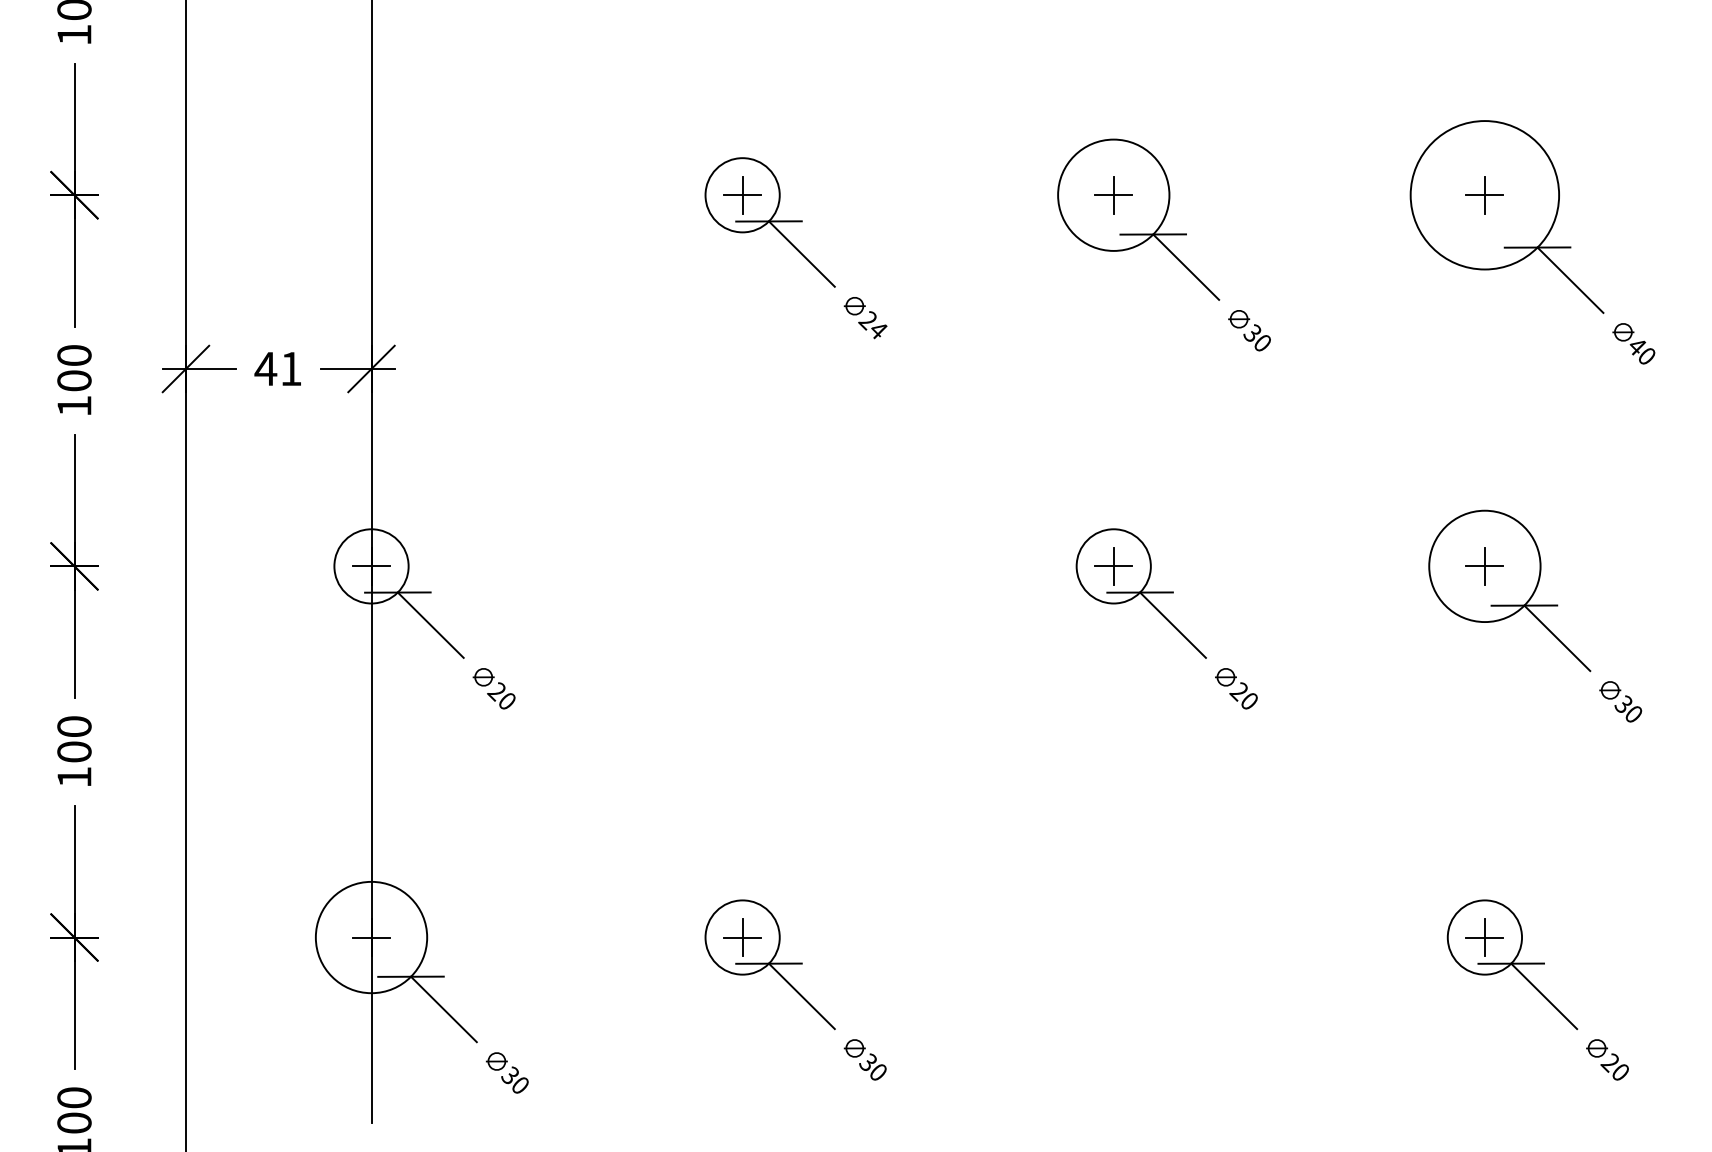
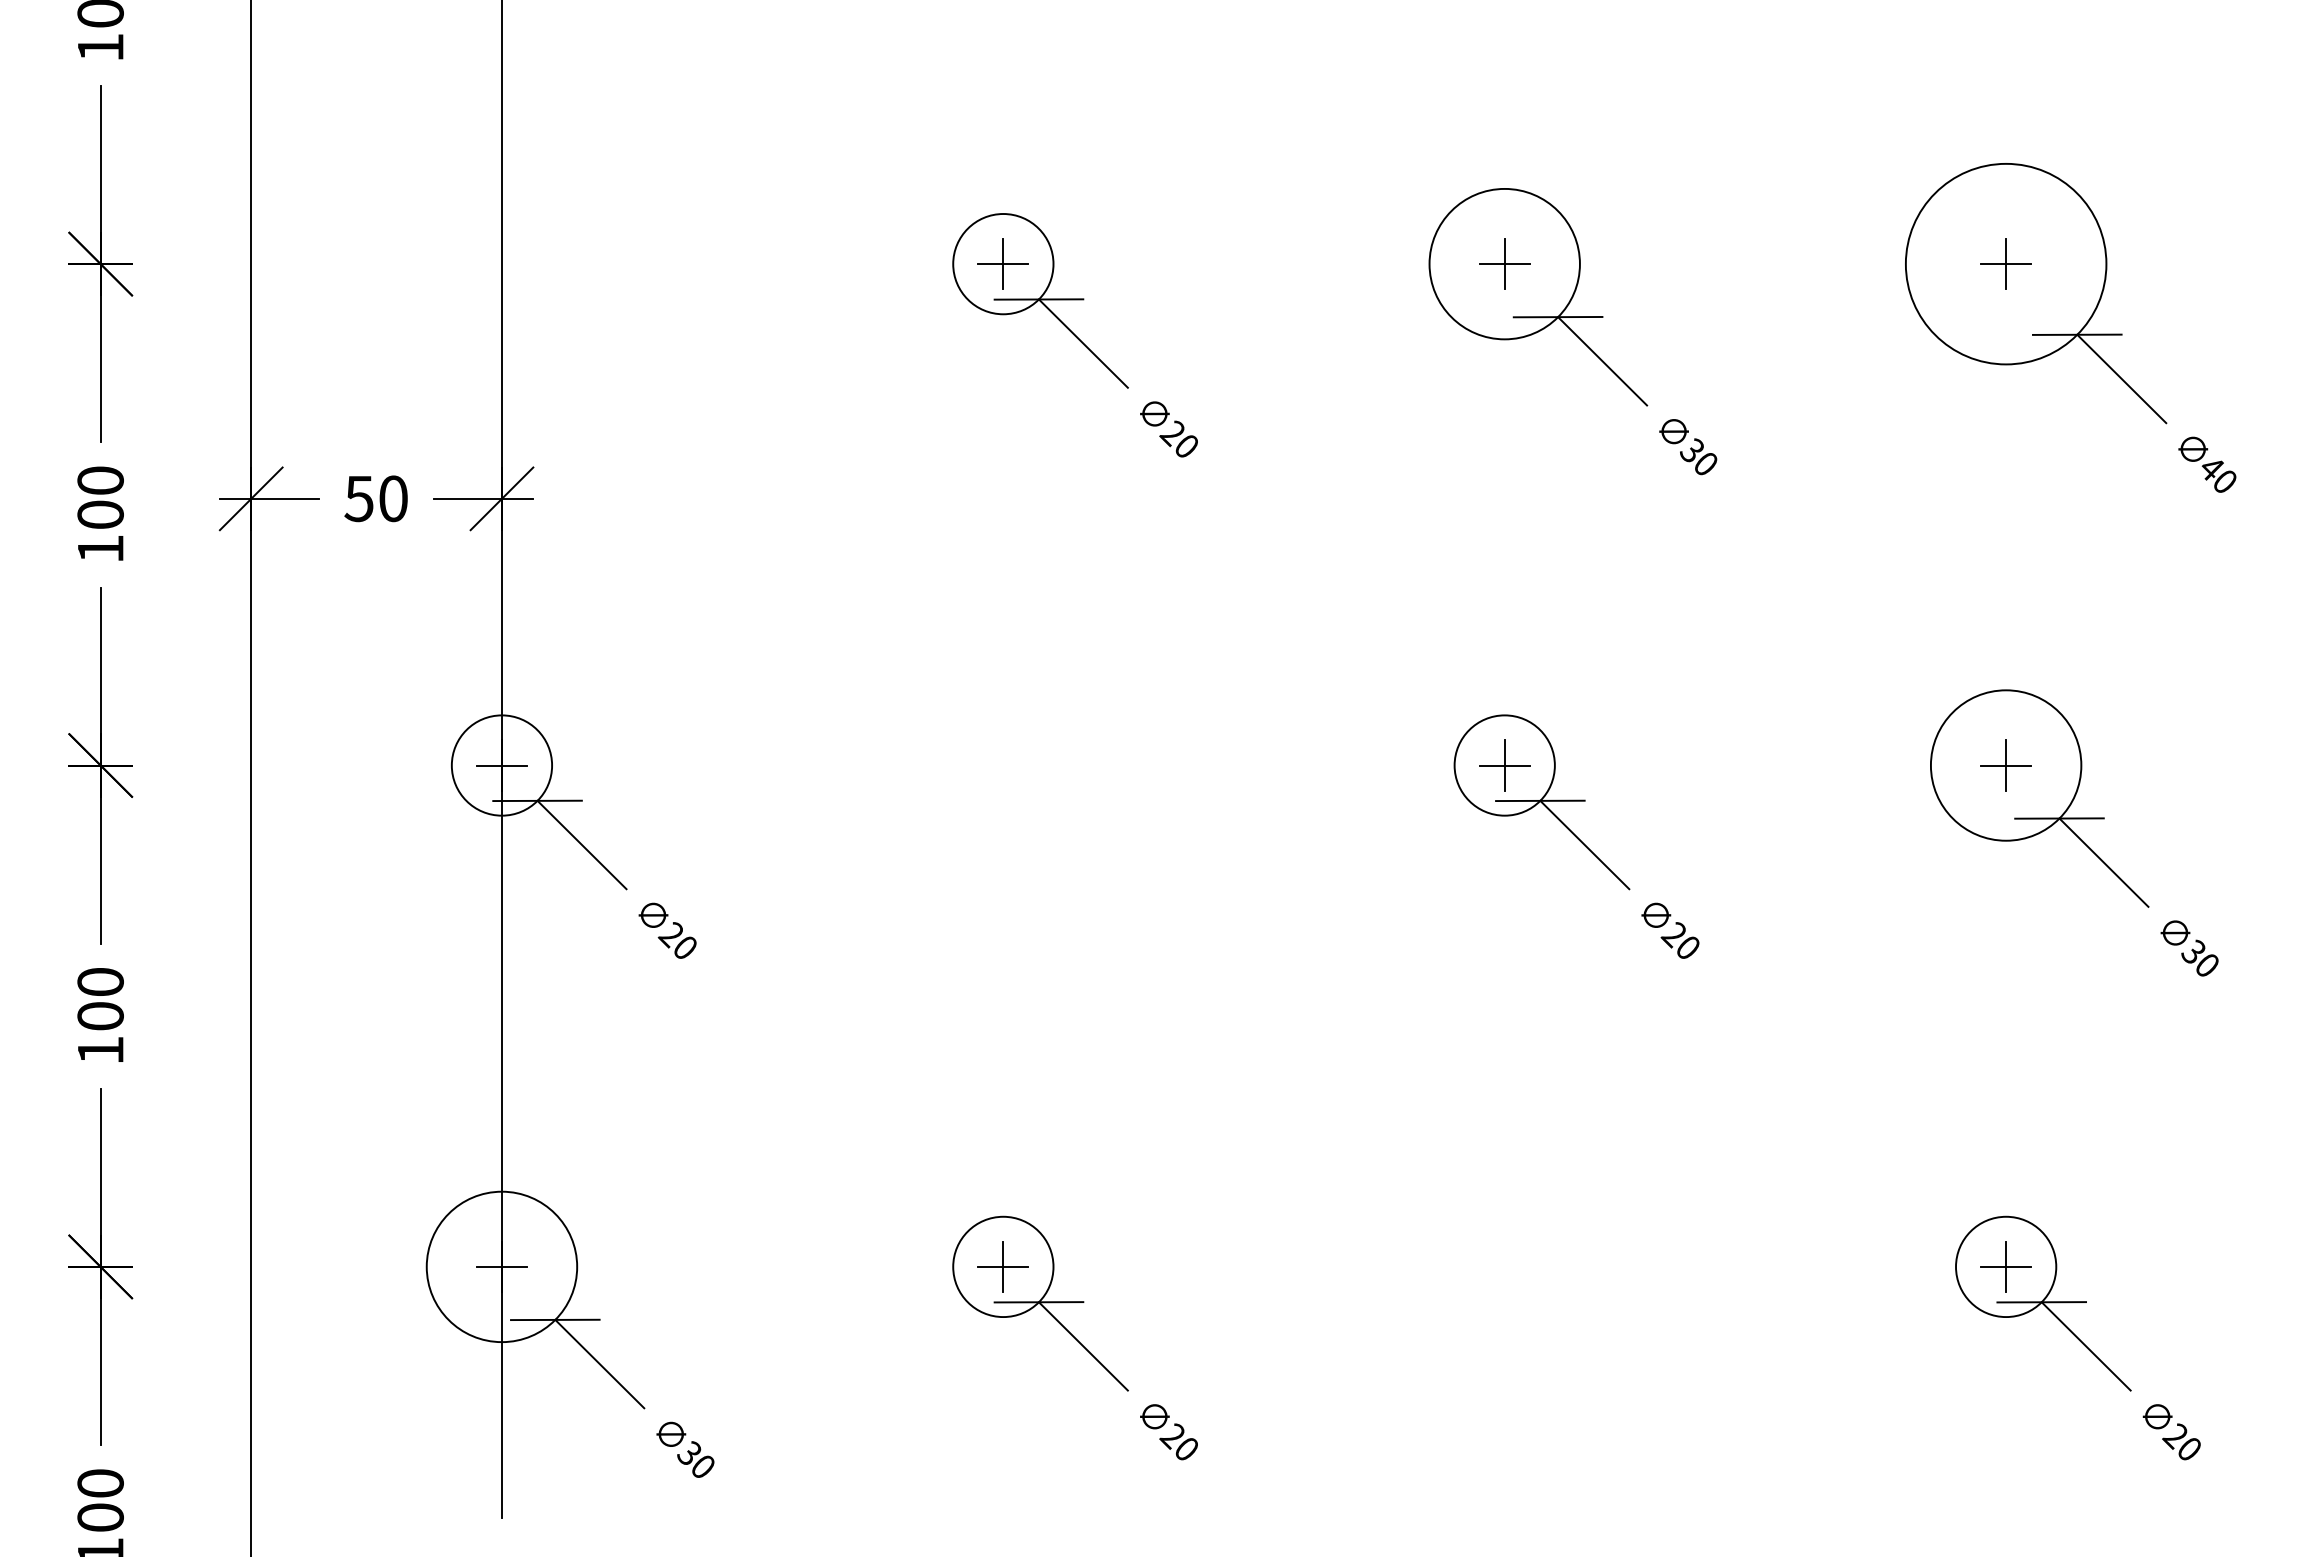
text: (878, 330) -> (1187, 446), 24 -> 20
text: (277, 368) -> (375, 498), 41 -> 50
text: (867, 1063) -> (1171, 1436), 30 -> 20

